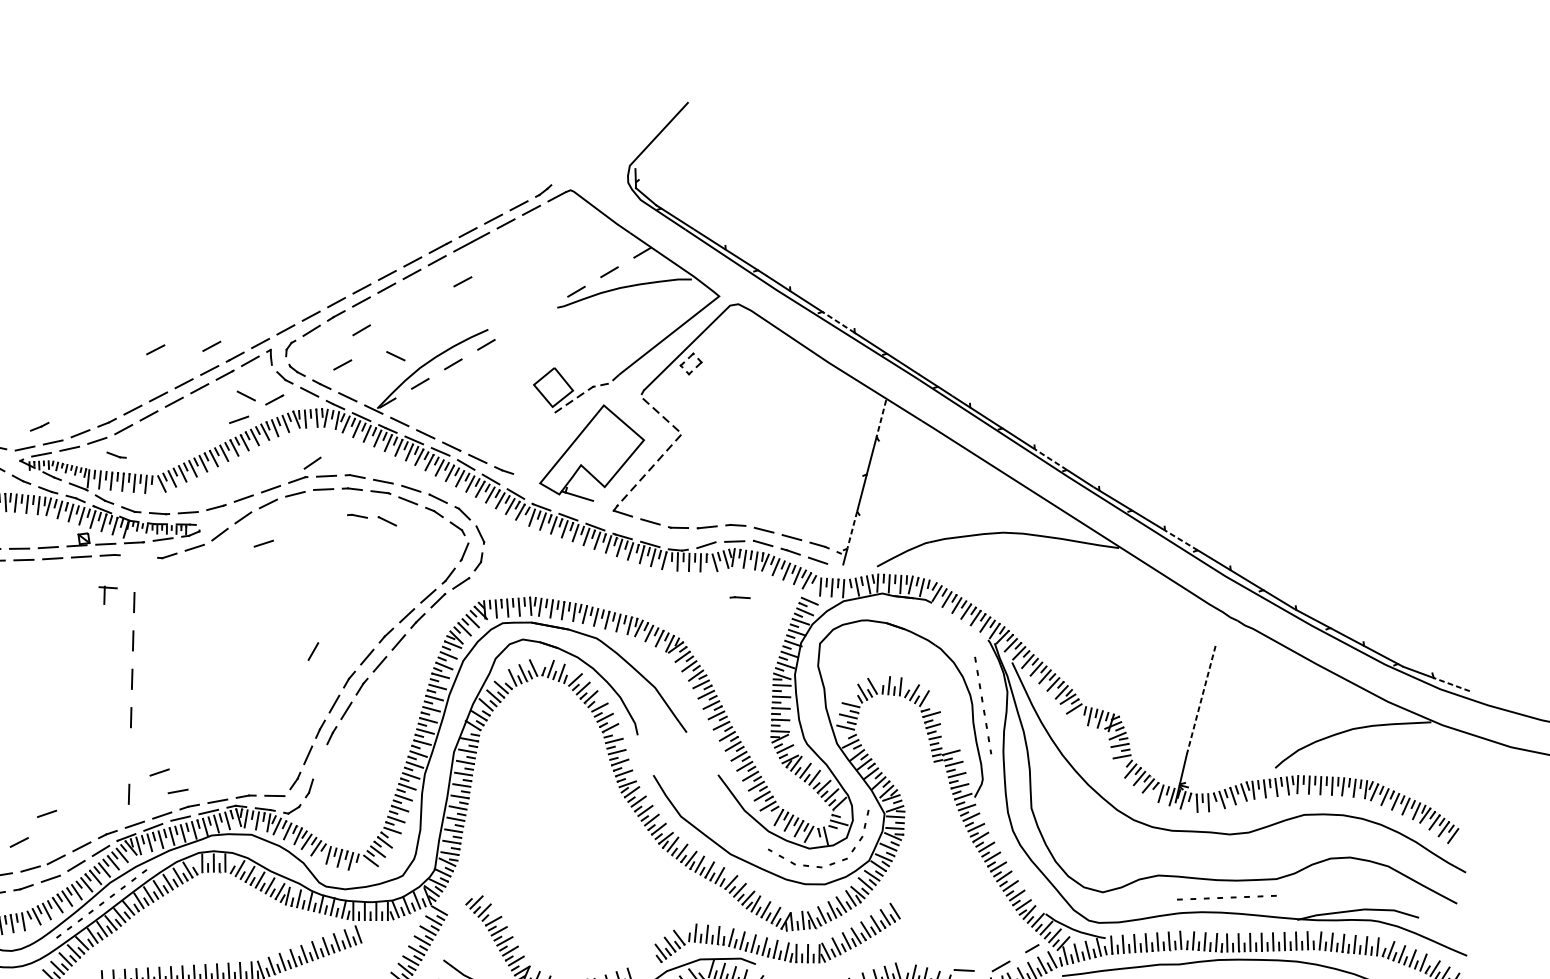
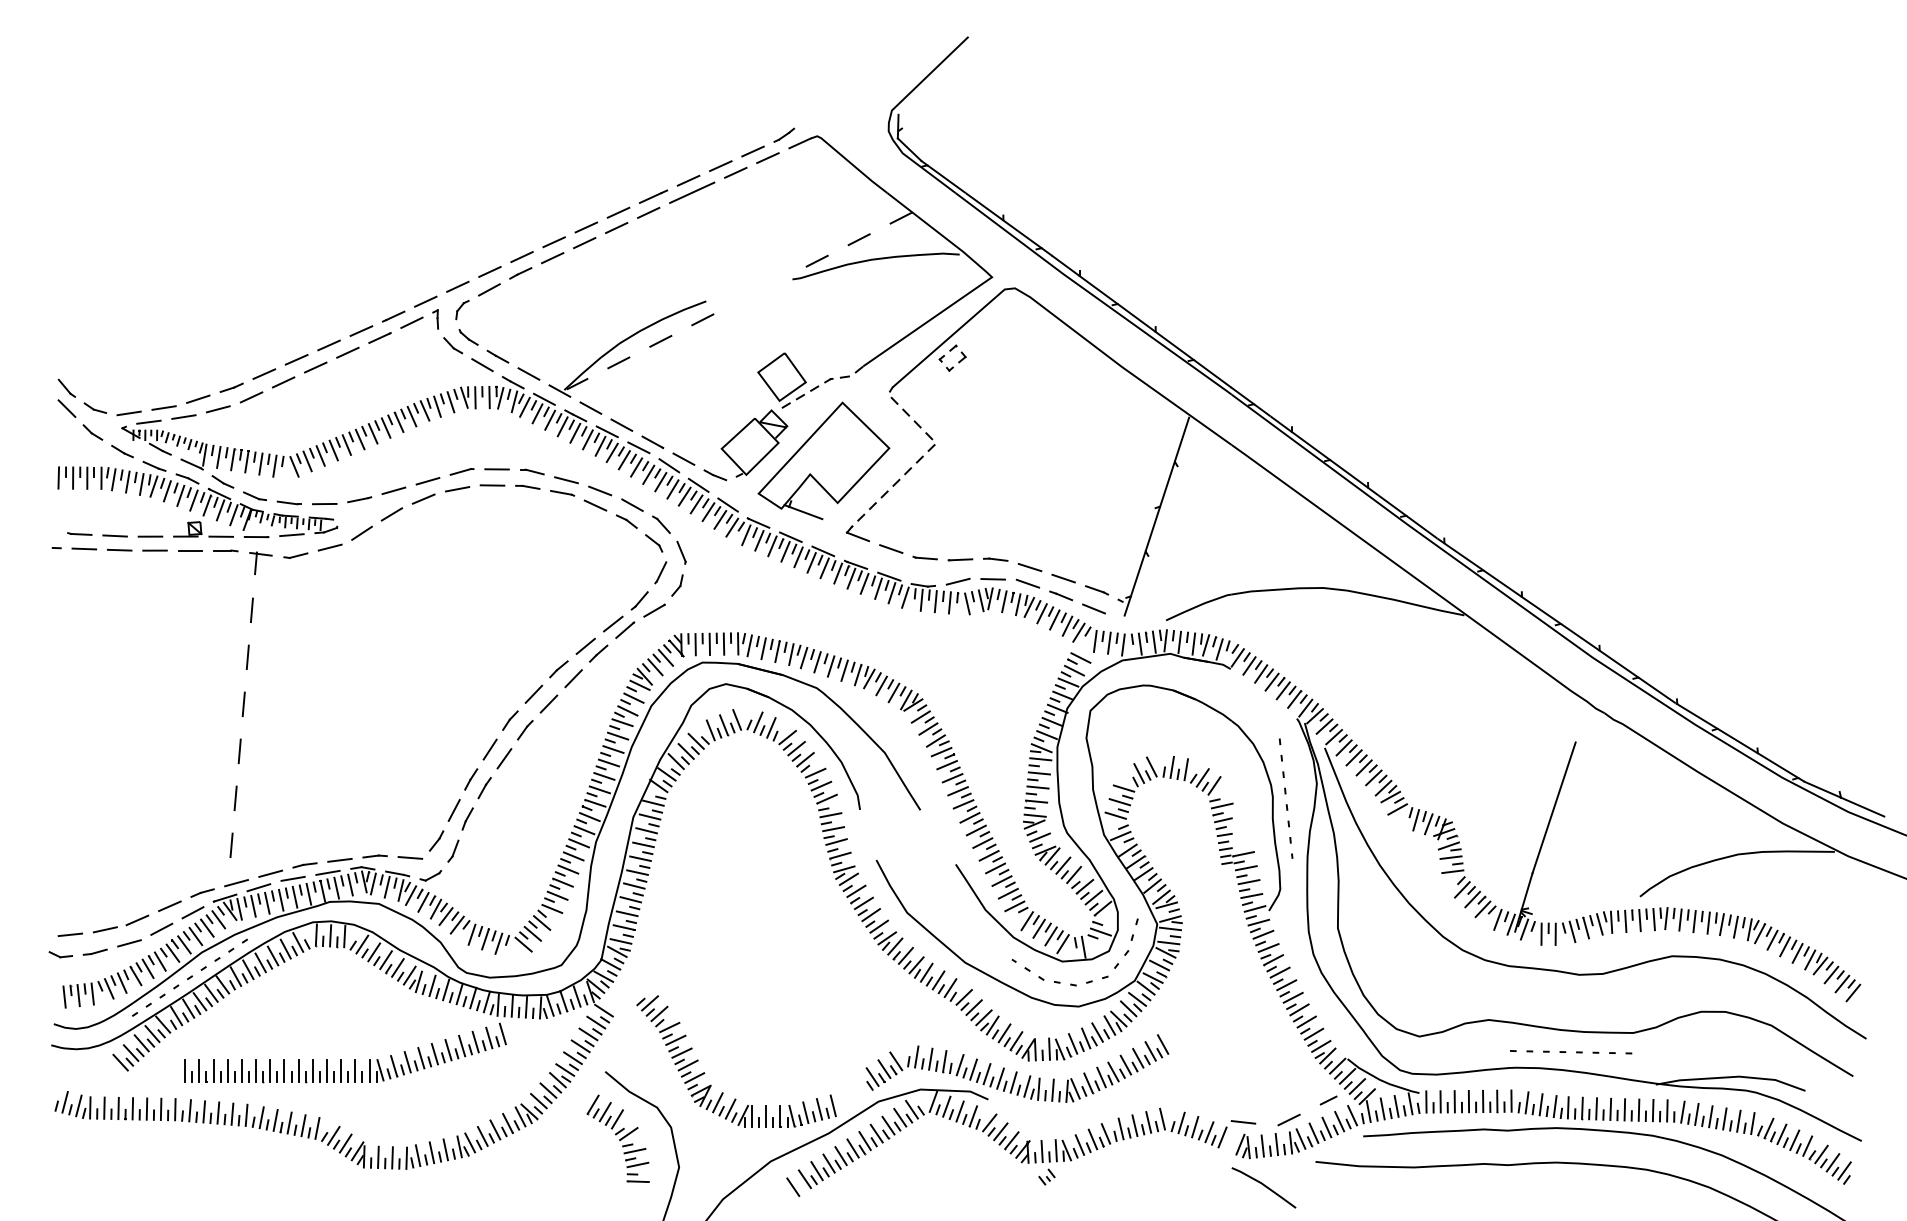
line: (462, 281) -> (678, 240), removed
line: (838, 322) -> (1136, 318), dashed -> solid
line: (361, 330) -> (550, 292), removed
line: (211, 346) -> (365, 301), removed
line: (155, 349) -> (296, 301), removed
line: (395, 355) -> (590, 326), removed
line: (342, 364) -> (524, 333), removed
line: (246, 396) -> (404, 365), removed
line: (274, 399) -> (438, 371), removed
line: (238, 419) -> (393, 393), removed
line: (880, 419) -> (1181, 440), dashed -> solid
line: (39, 426) -> (148, 387), removed
part: (534, 442) -> (754, 443), added
part: (116, 455) -> (240, 428), removed
line: (1051, 459) -> (1387, 501), dashed -> solid
line: (312, 463) -> (480, 452), removed
line: (357, 516) -> (532, 520), removed
line: (387, 520) -> (568, 528), removed
line: (852, 529) -> (1138, 573), dashed -> solid
line: (1181, 540) -> (1541, 610), dashed -> solid
line: (263, 543) -> (414, 547), removed
part: (108, 594) -> (260, 562), moved
line: (739, 597) -> (995, 648), removed
line: (312, 651) -> (467, 683), removed
line: (1451, 684) -> (1862, 807), dashed -> solid
line: (1201, 699) -> (1554, 807), dashed -> solid
line: (129, 755) -> (235, 797), added
line: (319, 761) -> (467, 818), added
line: (159, 772) -> (270, 820), removed
line: (177, 791) -> (291, 845), removed
line: (47, 814) -> (129, 863), removed
line: (19, 842) -> (93, 896), removed

